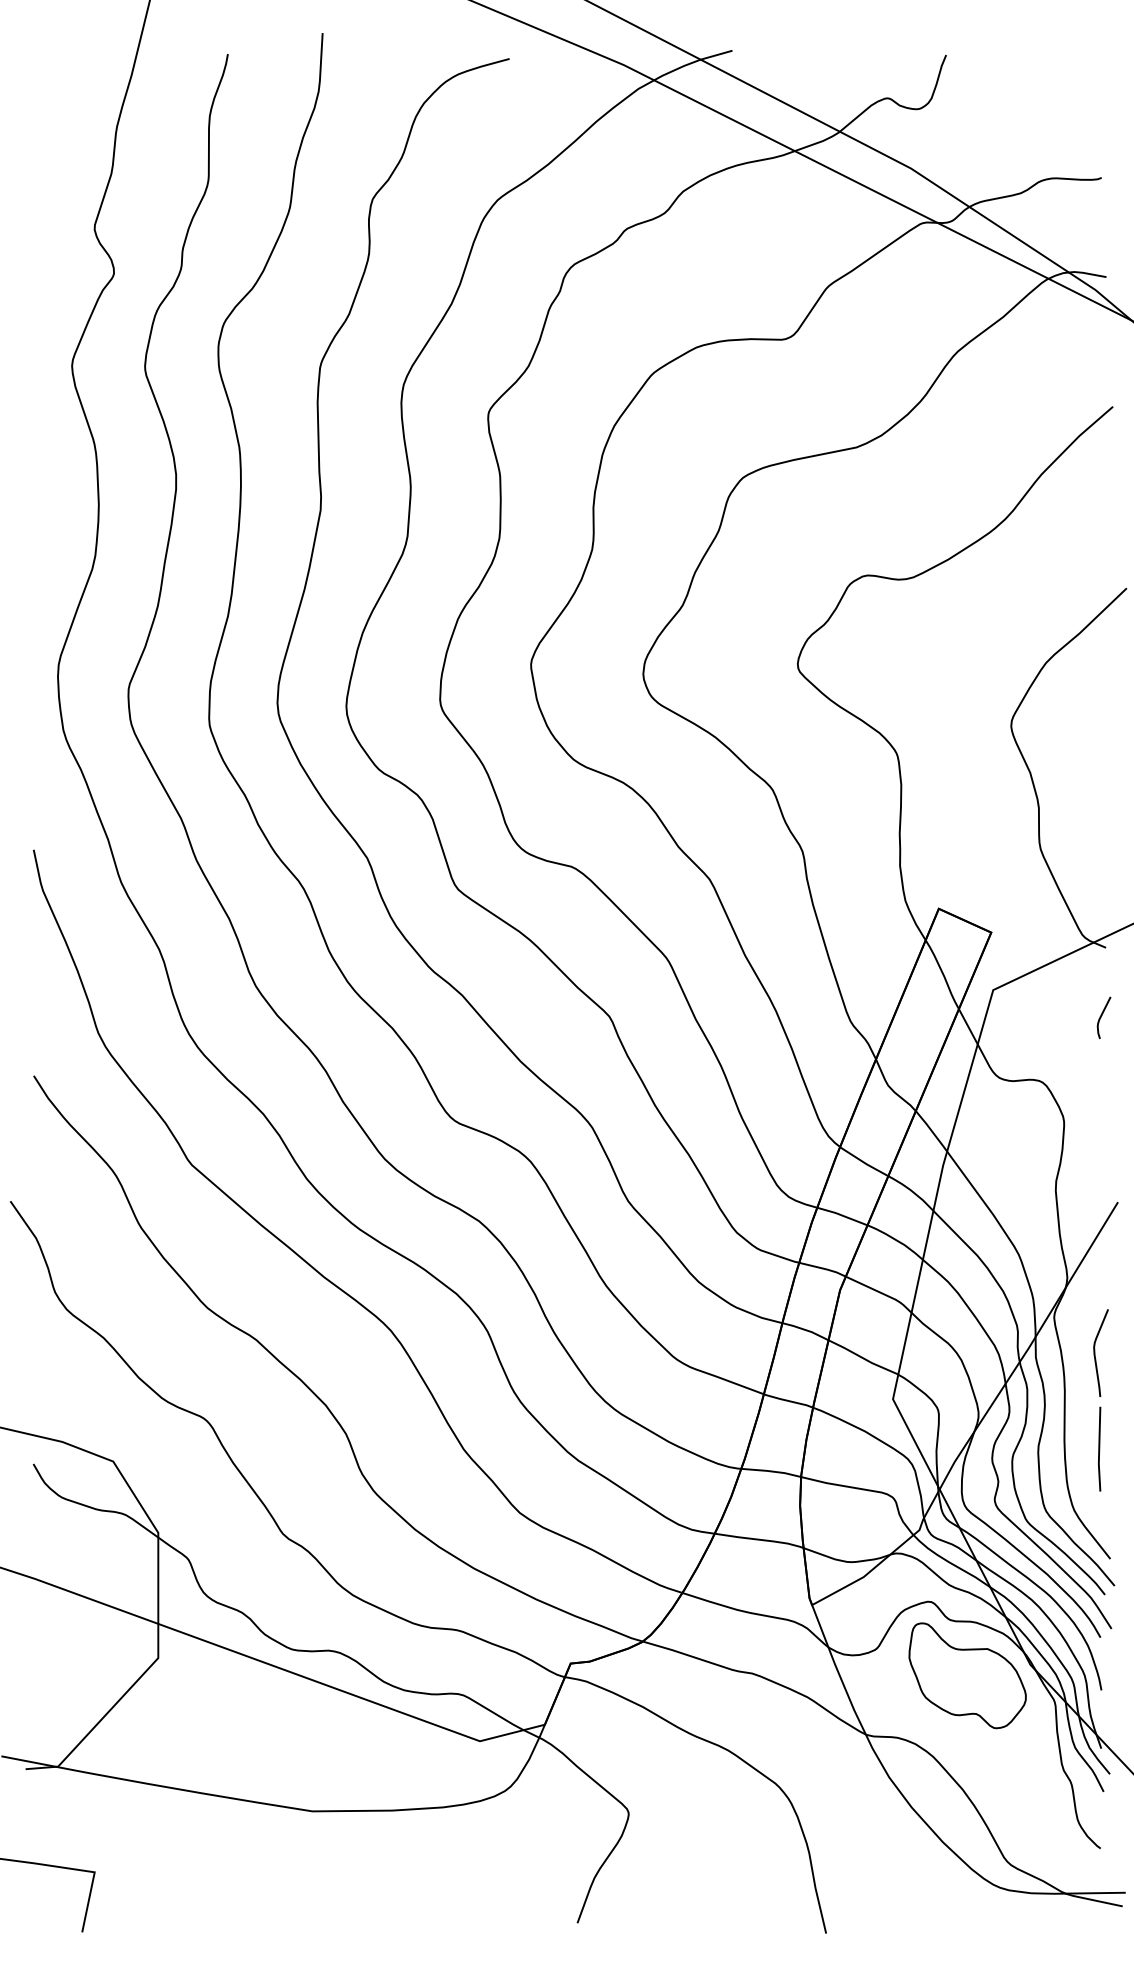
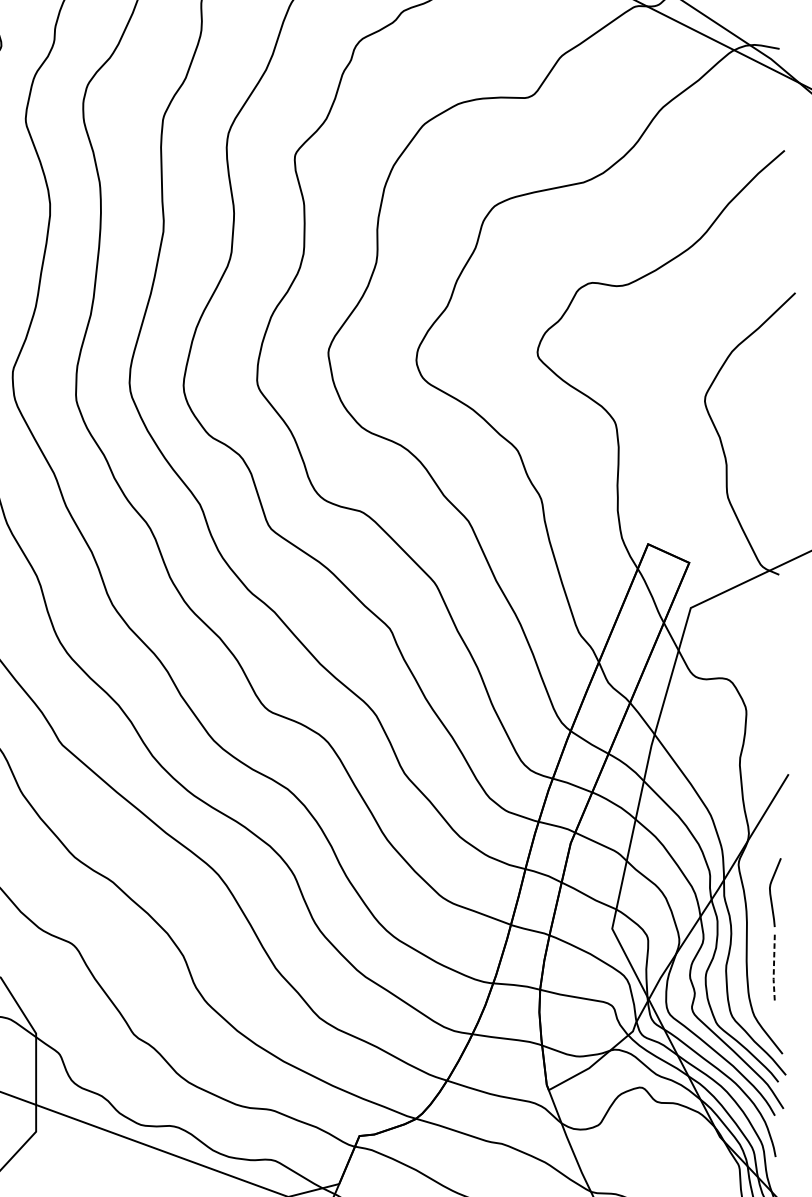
curve: (1101, 1017) -> (775, 629), removed
line: (1099, 1450) -> (774, 968), solid -> dashed
part: (967, 1675) -> (670, 1145), removed

